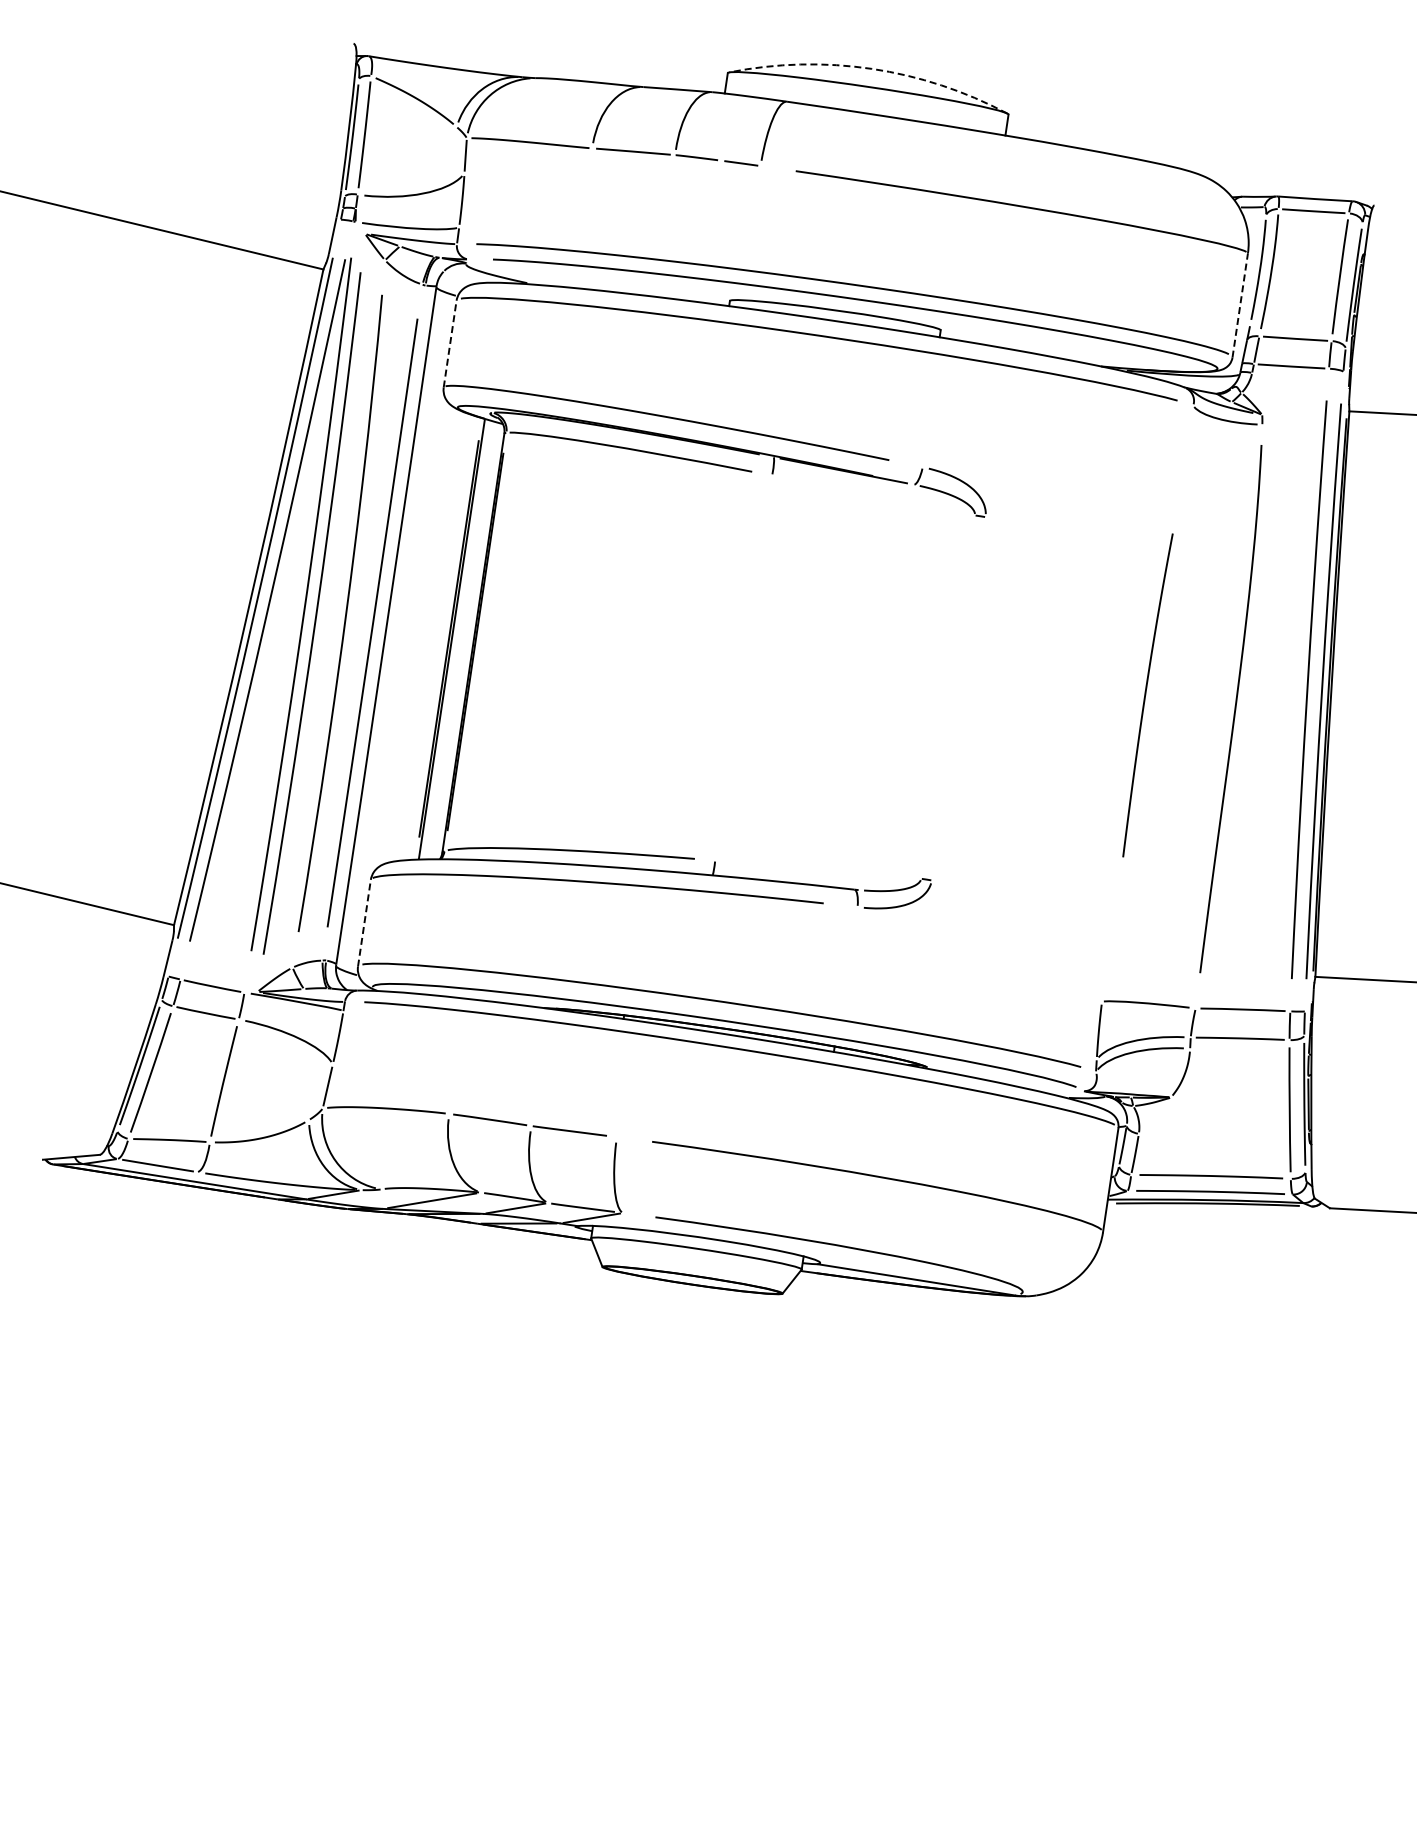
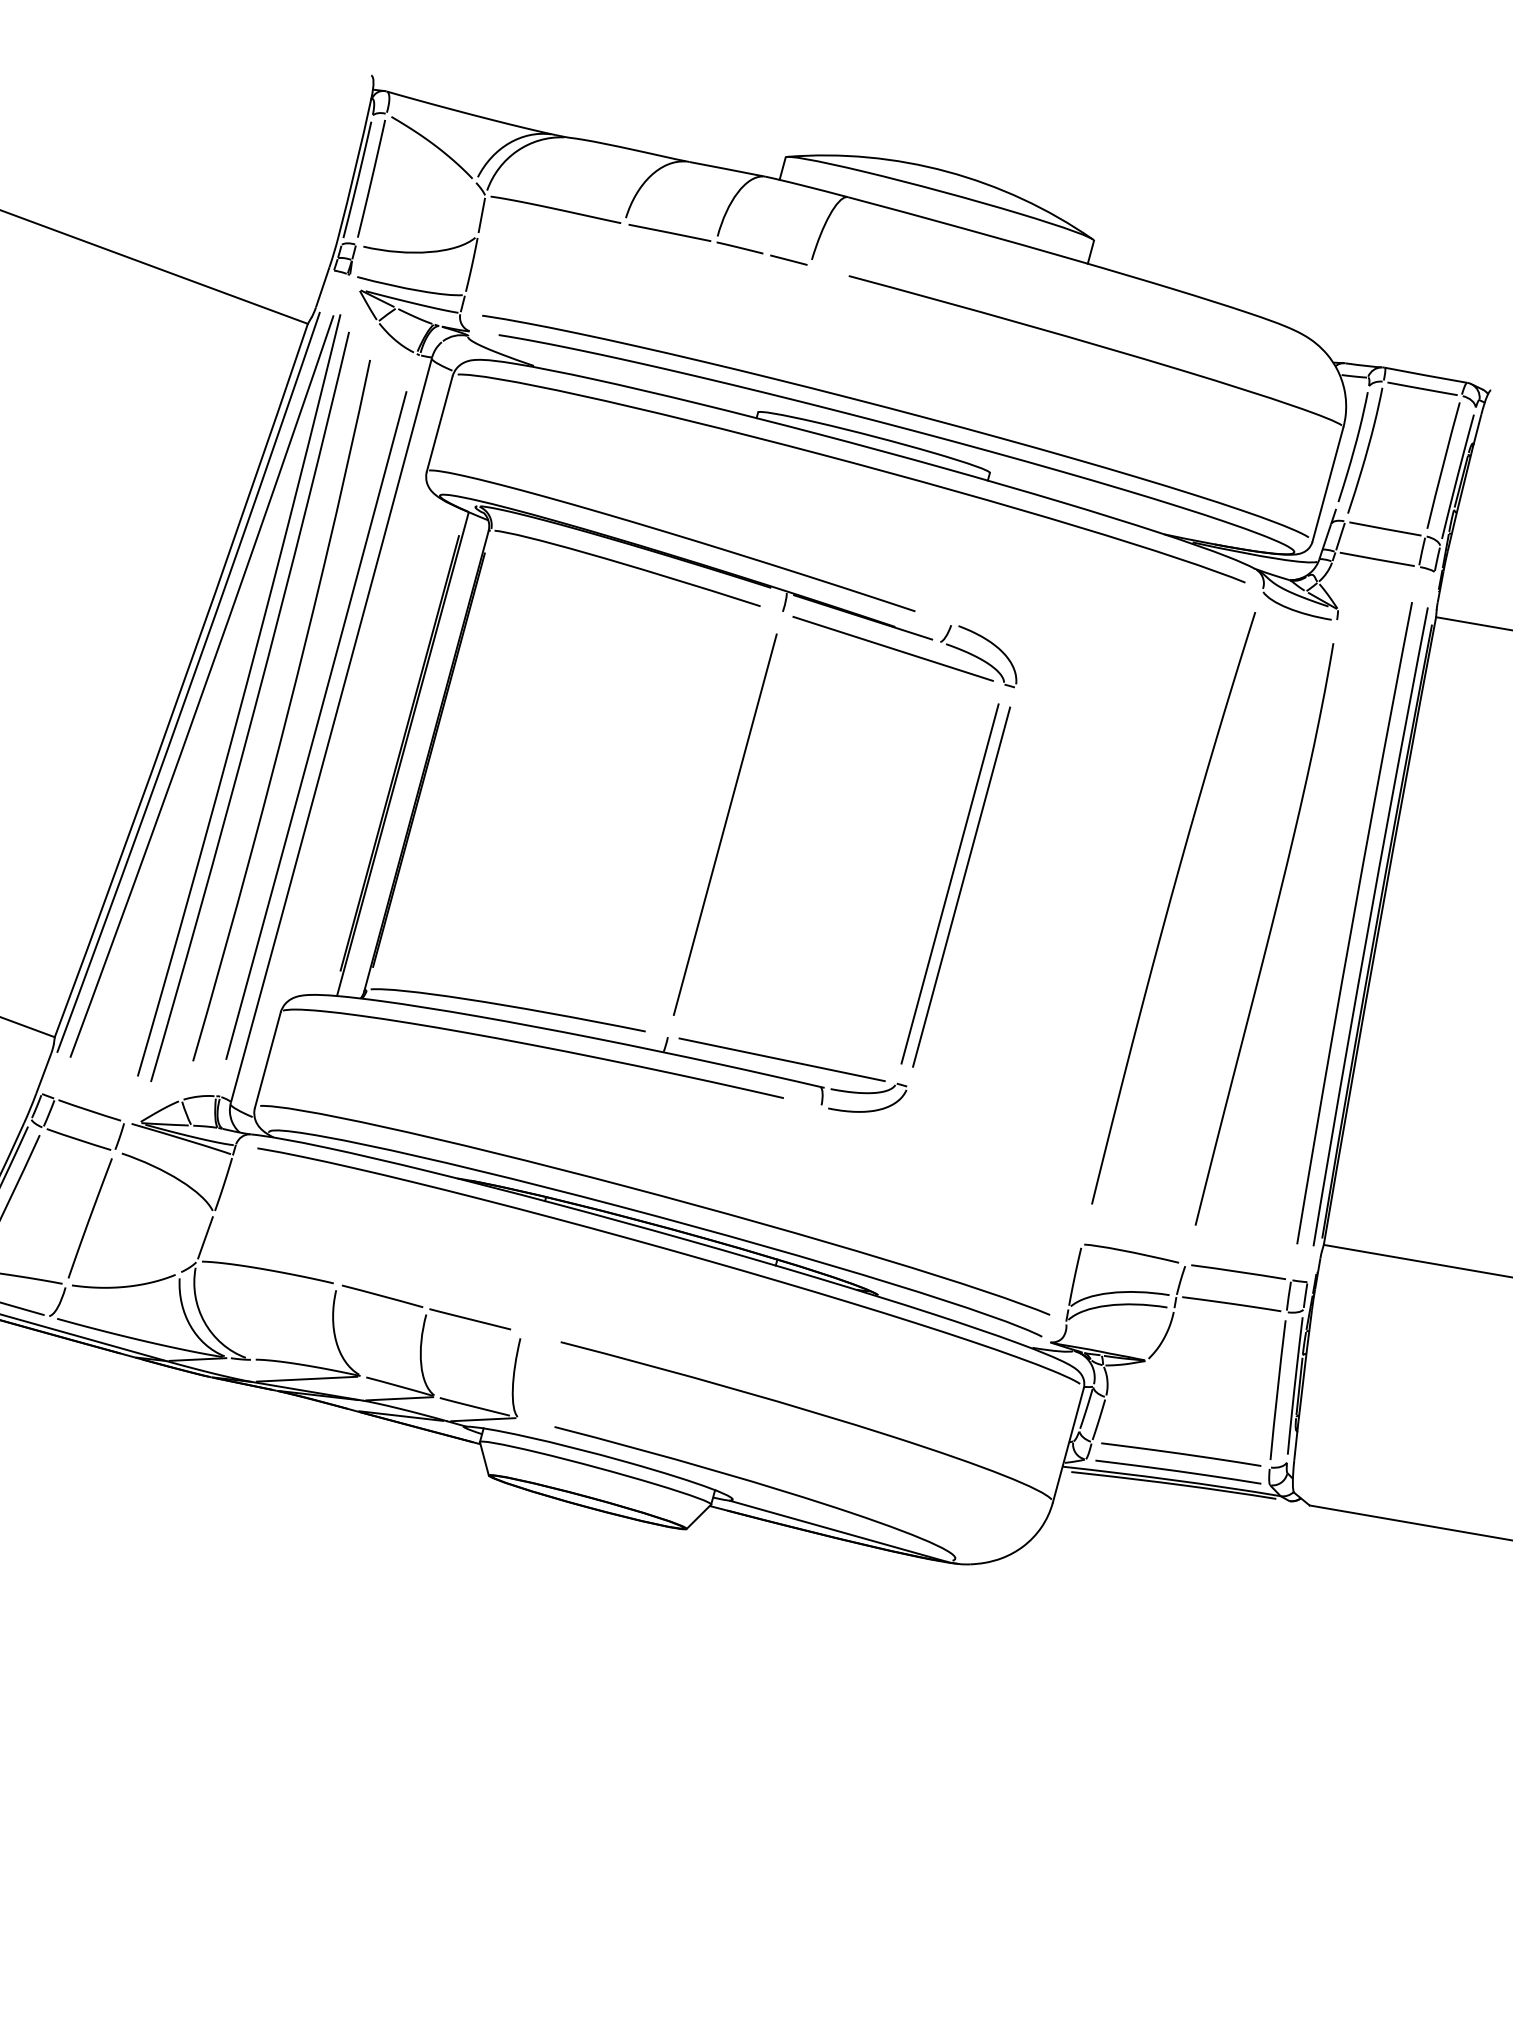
arc: (871, 68) -> (946, 171), dashed -> solid
line: (1240, 305) -> (1328, 484), dashed -> solid
line: (450, 344) -> (440, 424), dashed -> solid
line: (873, 495) -> (893, 648), added
line: (743, 667) -> (725, 823), added
part: (1147, 695) -> (1173, 908), size x1.67
line: (947, 696) -> (949, 883), added
line: (958, 698) -> (961, 886), added
line: (817, 869) -> (781, 1059), added
line: (364, 923) -> (267, 1060), dashed -> solid

